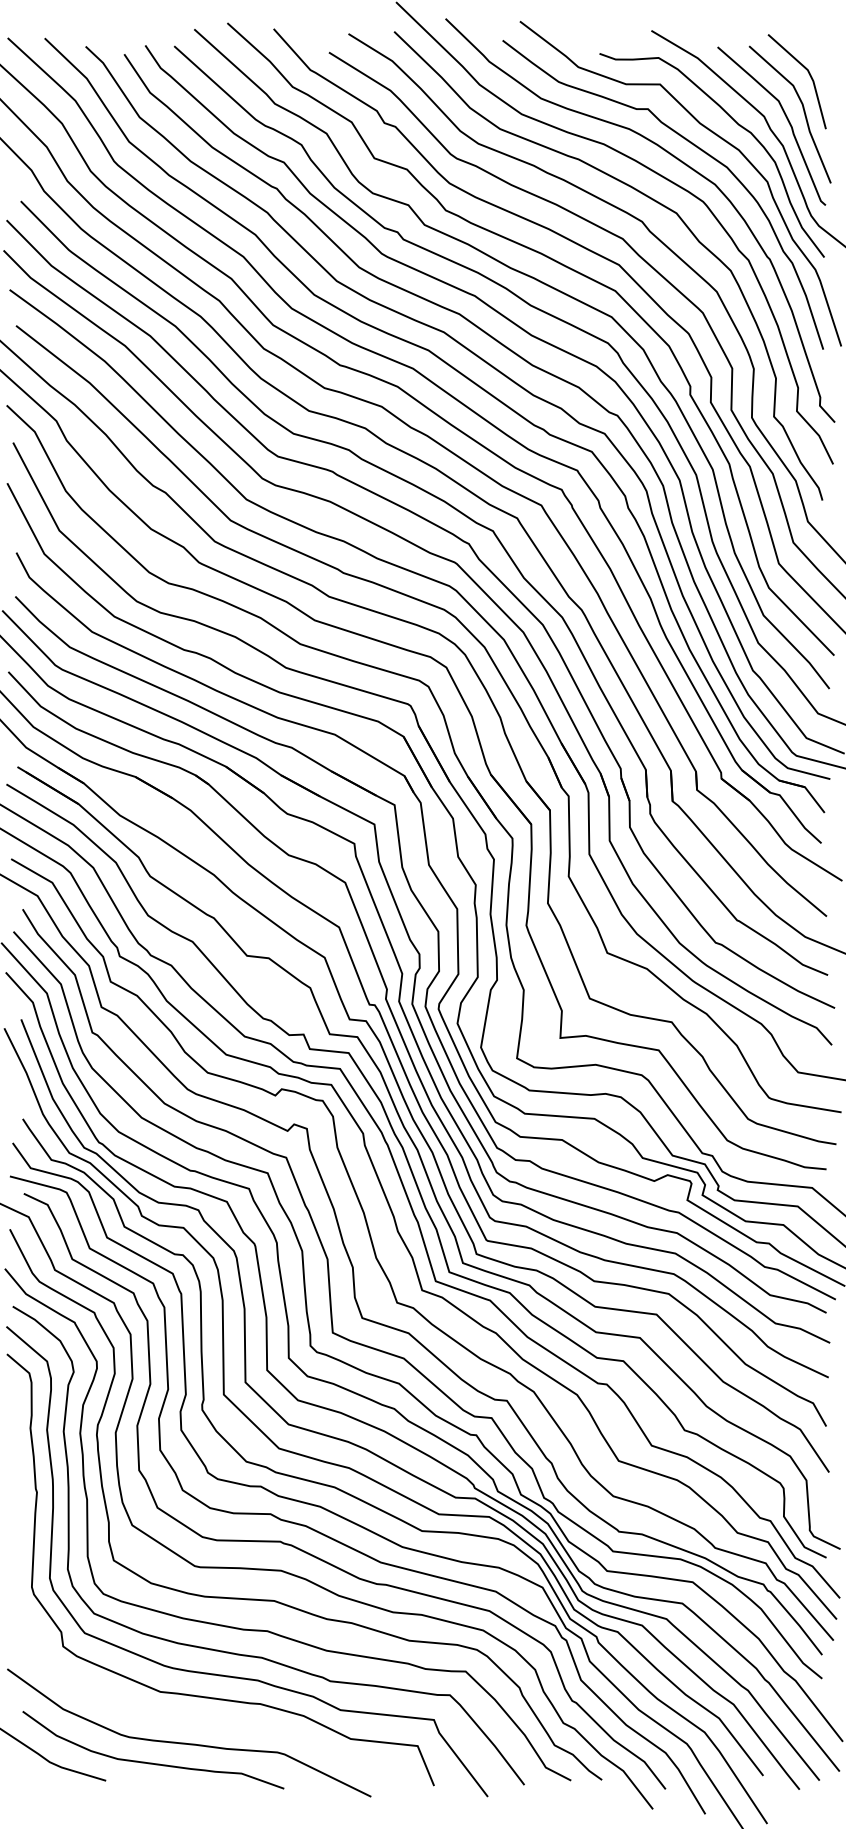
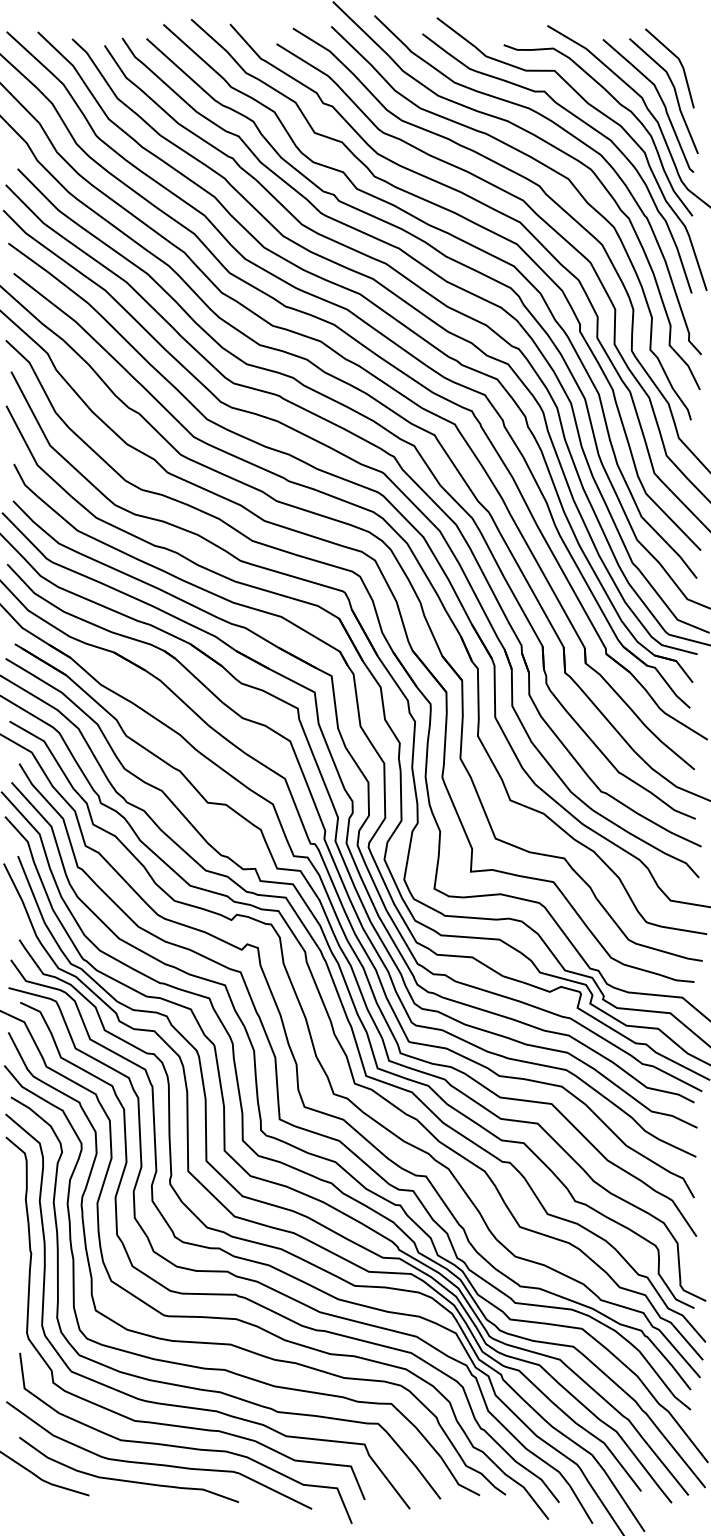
curve: (220, 1722) -> (185, 1446), added

